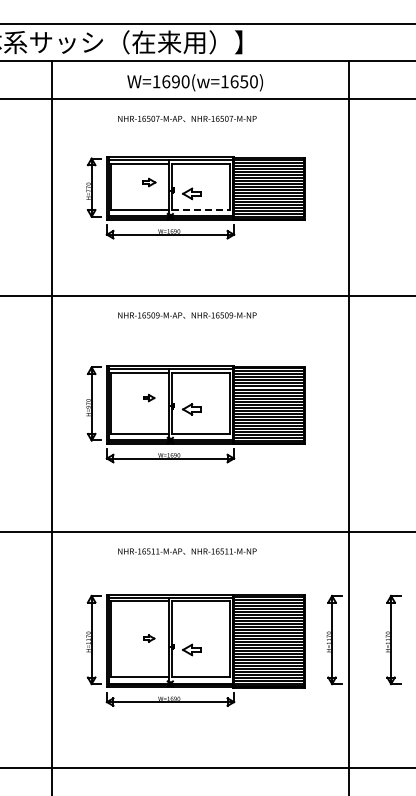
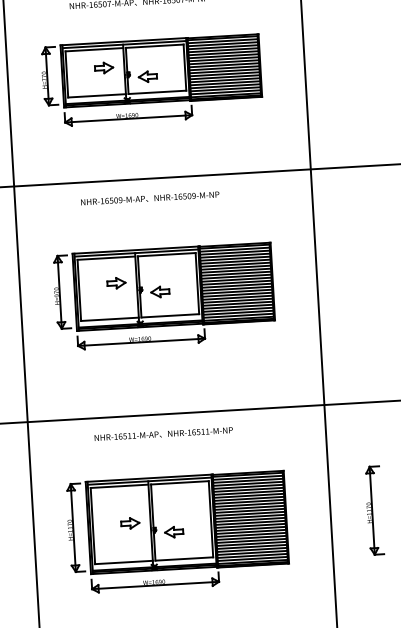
part: (149, 182) -> (104, 67), size x1.43
line: (200, 209) -> (157, 91), dashed -> solid
part: (148, 397) -> (116, 282), size x1.67
part: (148, 638) -> (129, 523), size x1.67
part: (334, 639) -> (315, 513), removed

